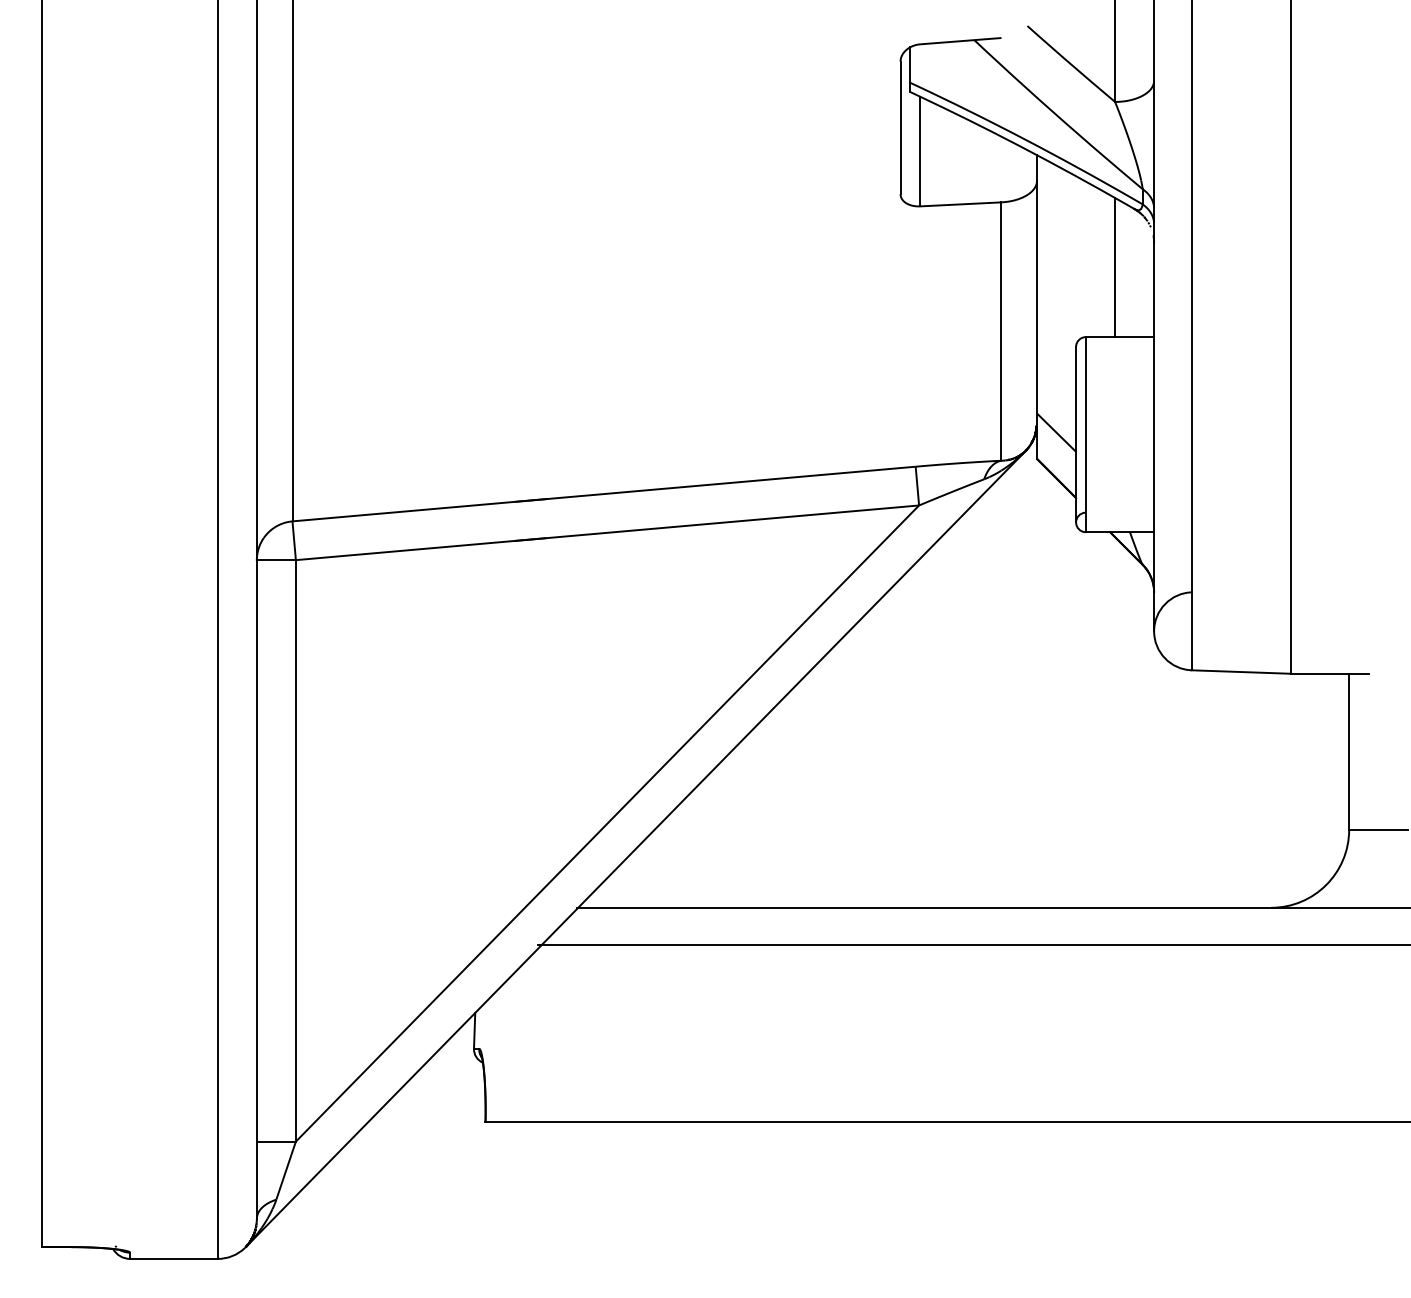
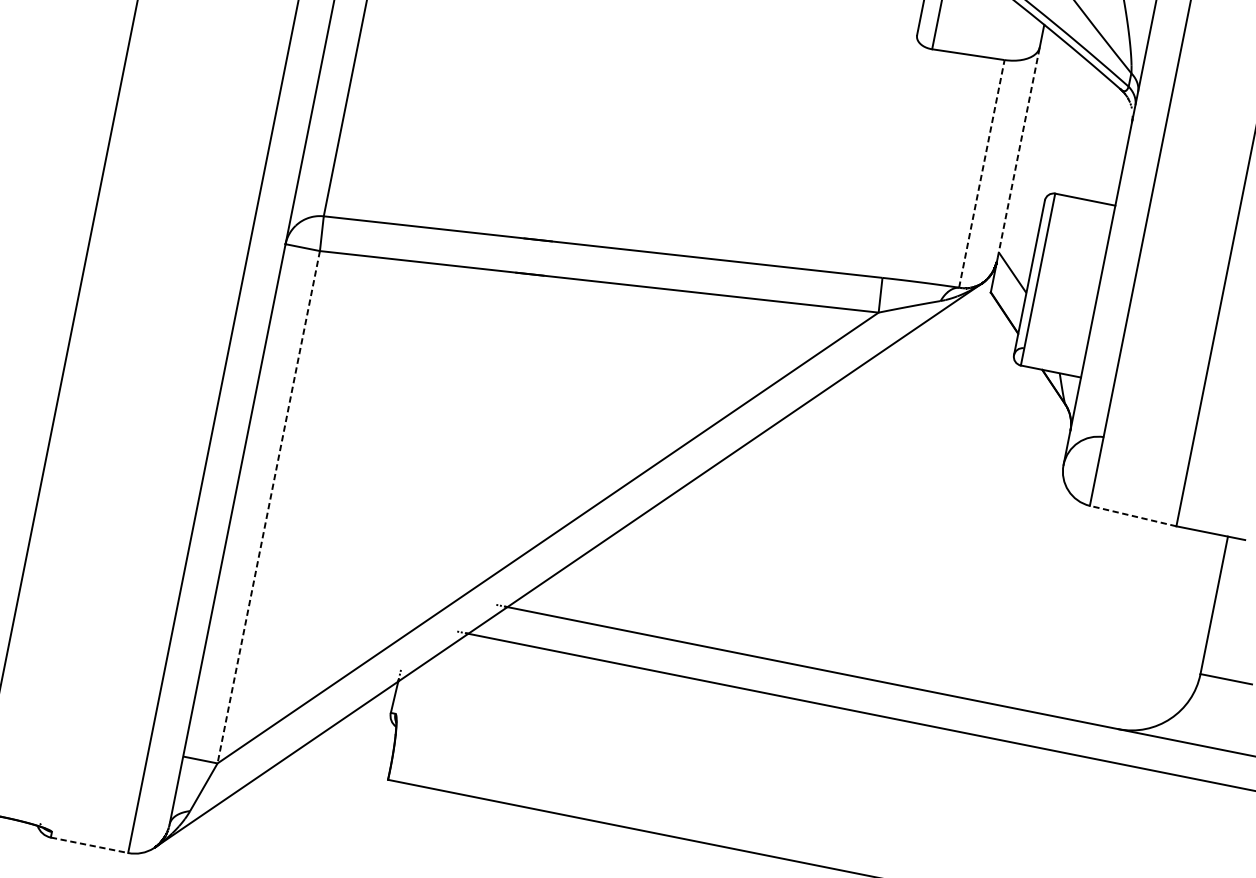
line: (1115, 267) -> (1093, 137), removed
line: (1037, 299) -> (1019, 151), solid -> dashed
line: (1001, 331) -> (981, 173), solid -> dashed
line: (1240, 672) -> (1132, 516), solid -> dashed
line: (295, 850) -> (268, 506), solid -> dashed
line: (173, 1258) -> (89, 844), solid -> dashed

